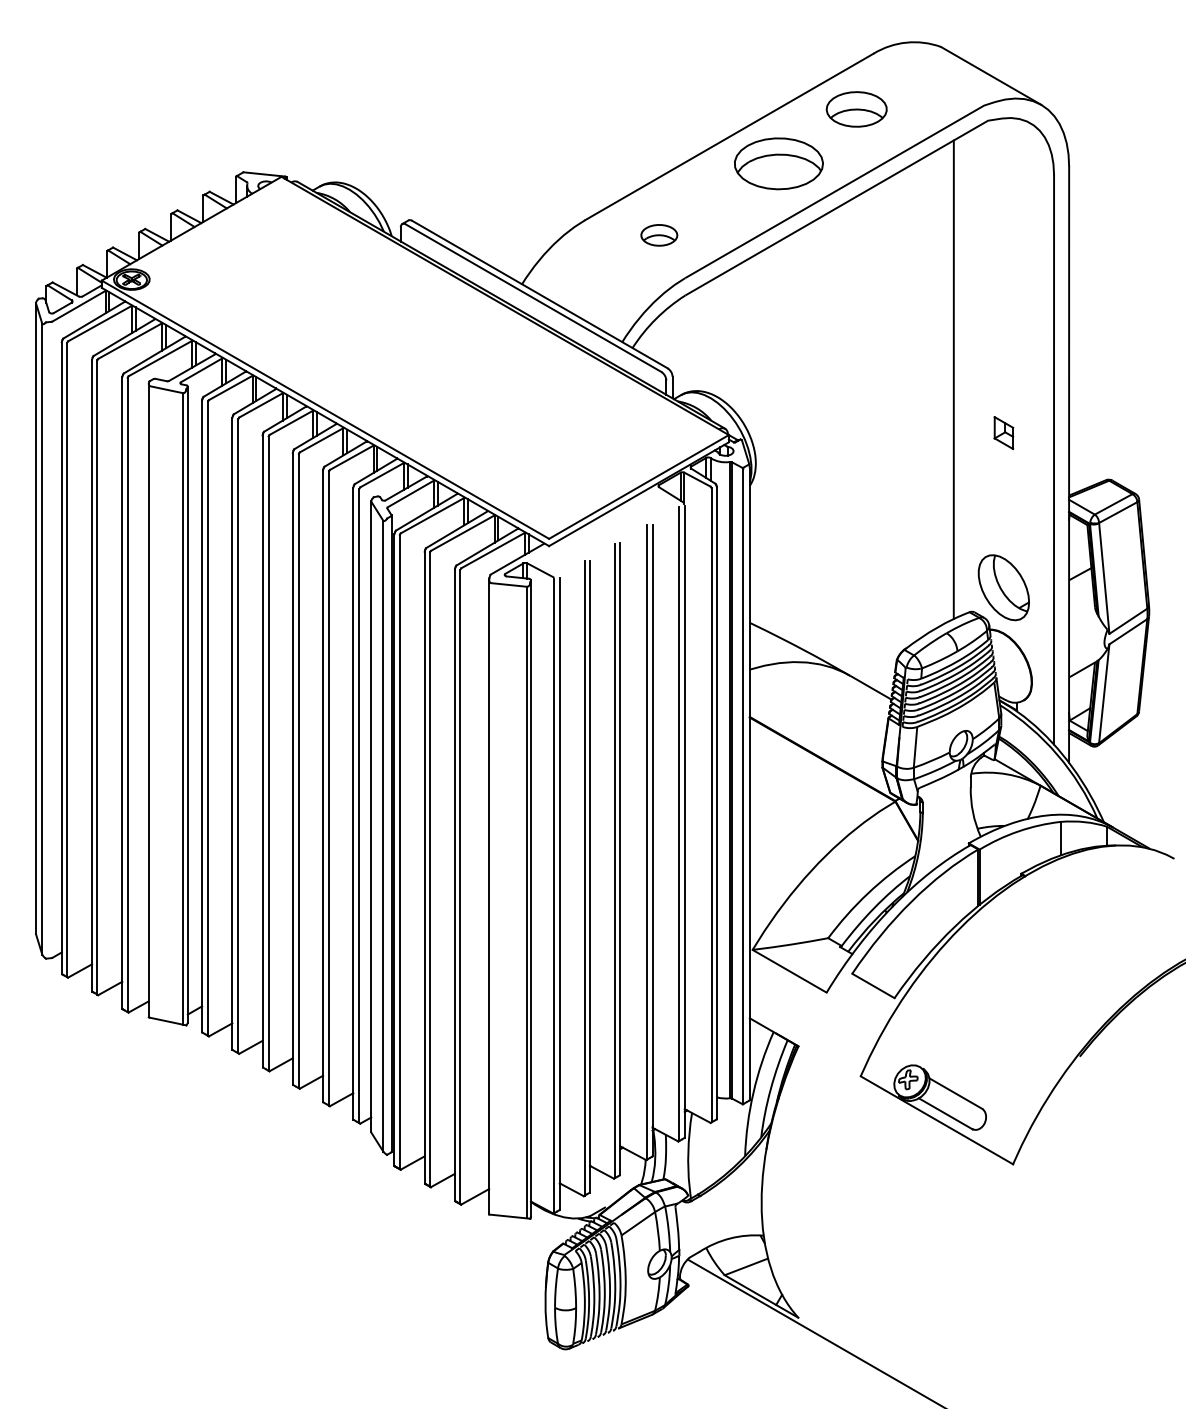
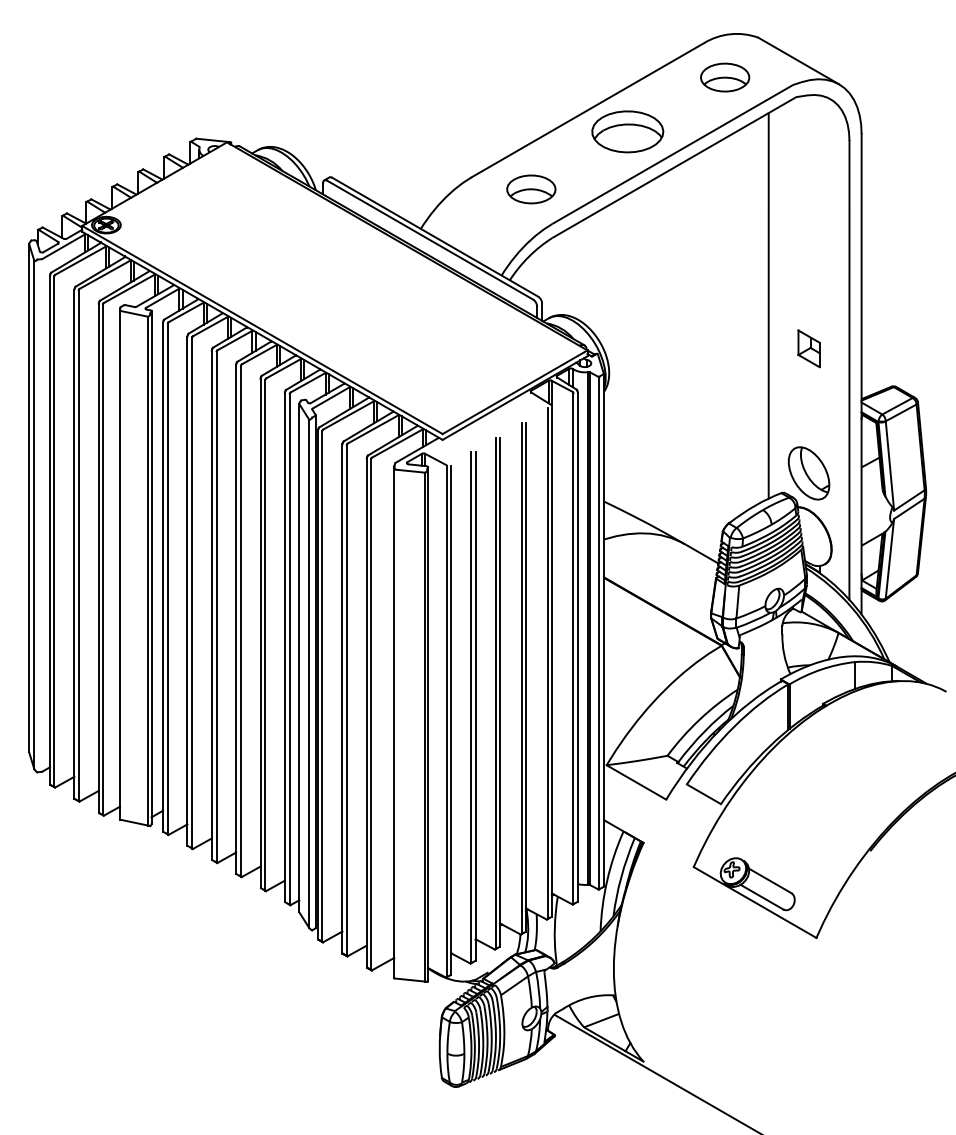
part: (856, 109) -> (724, 77), moved
part: (659, 235) -> (531, 189), size x1.67
part: (1003, 432) -> (808, 348), size x1.43

